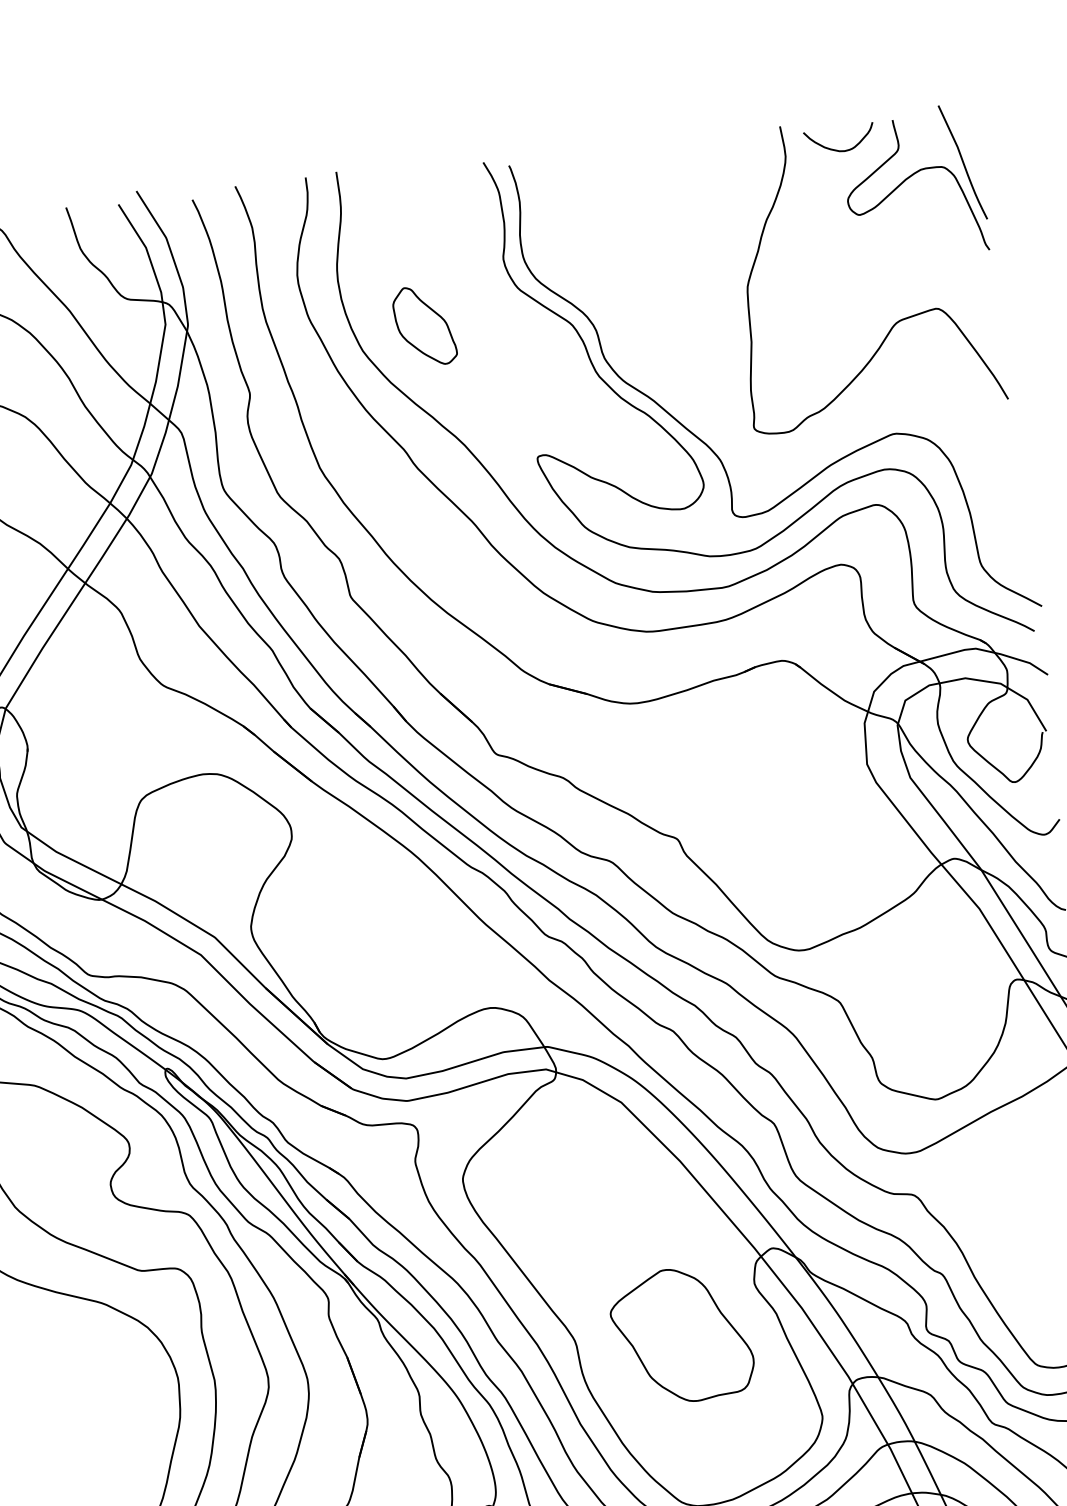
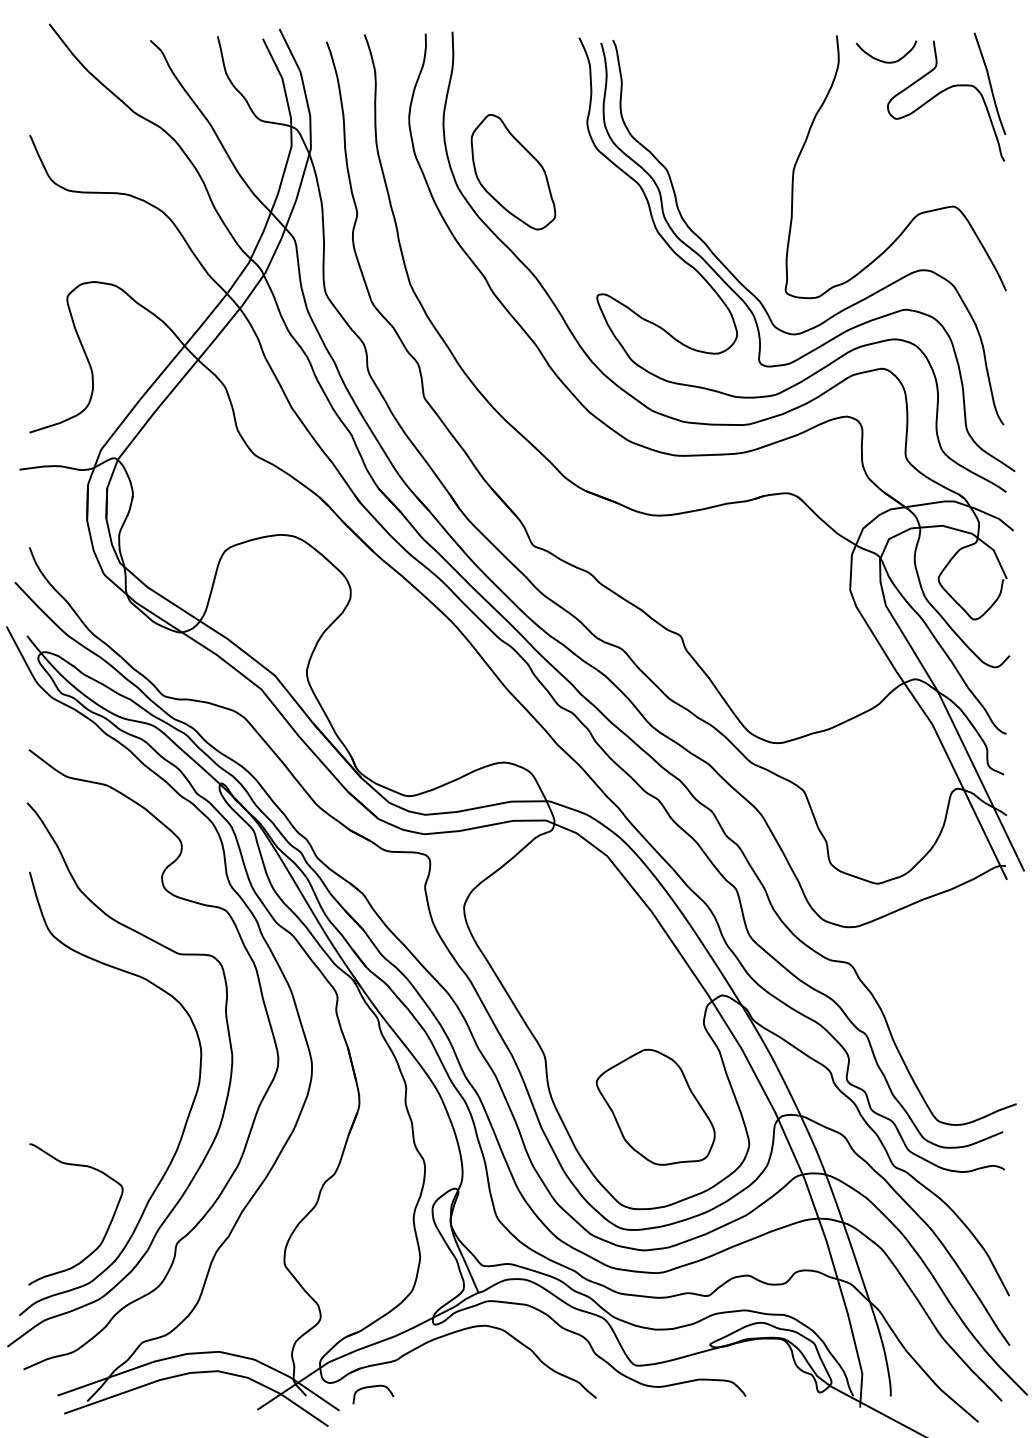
part: (424, 326) -> (513, 172), size x1.67
curve: (717, 434) -> (753, 293), added
part: (681, 1334) -> (655, 1106), moved

